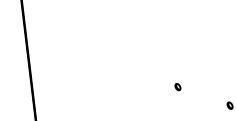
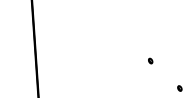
part: (177, 86) -> (150, 60), moved

